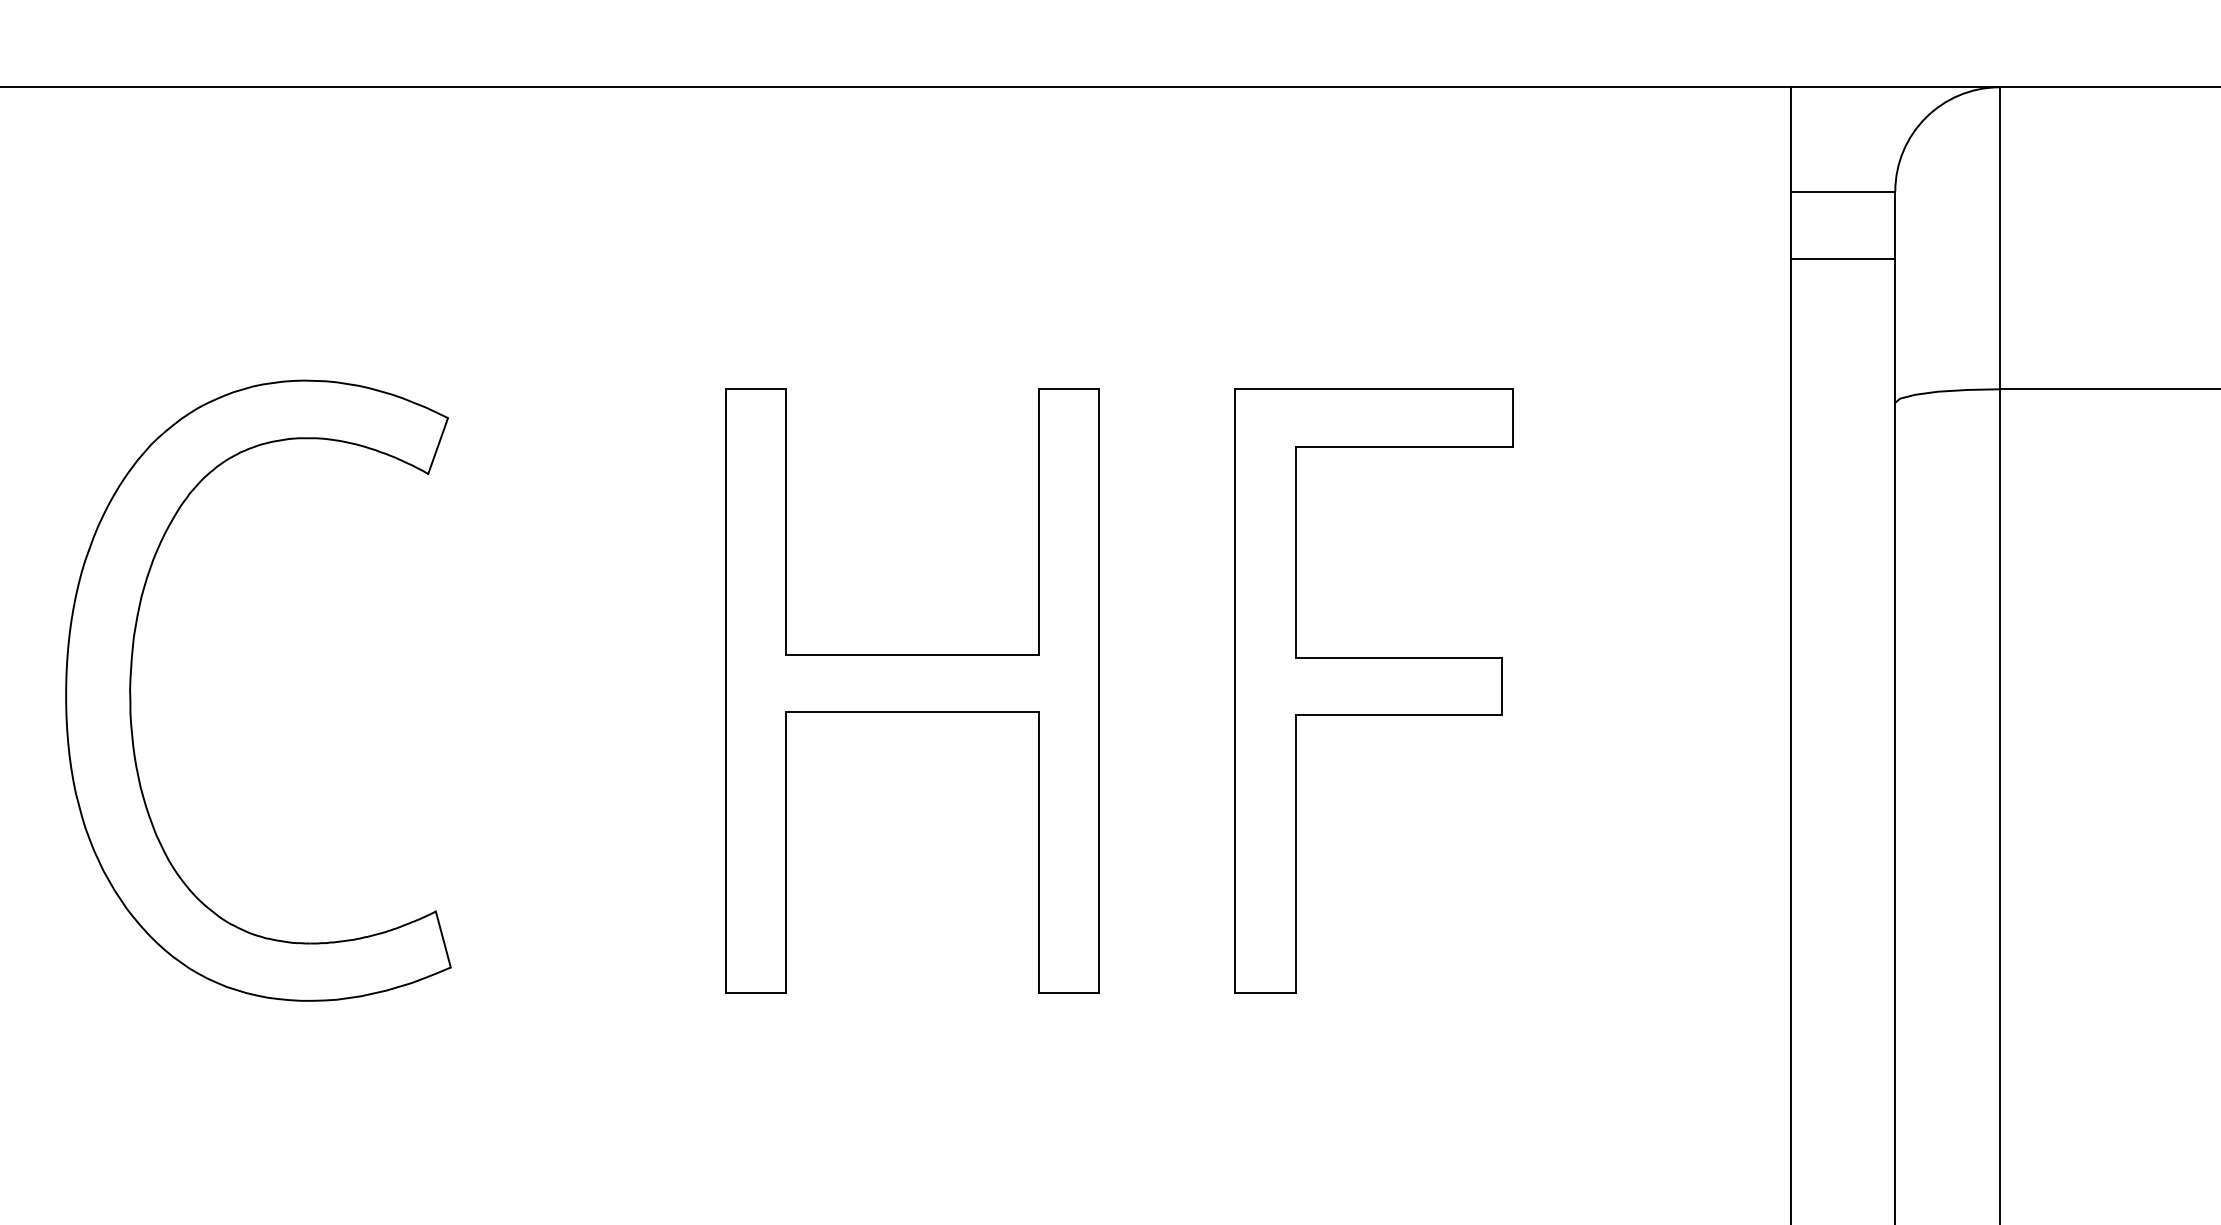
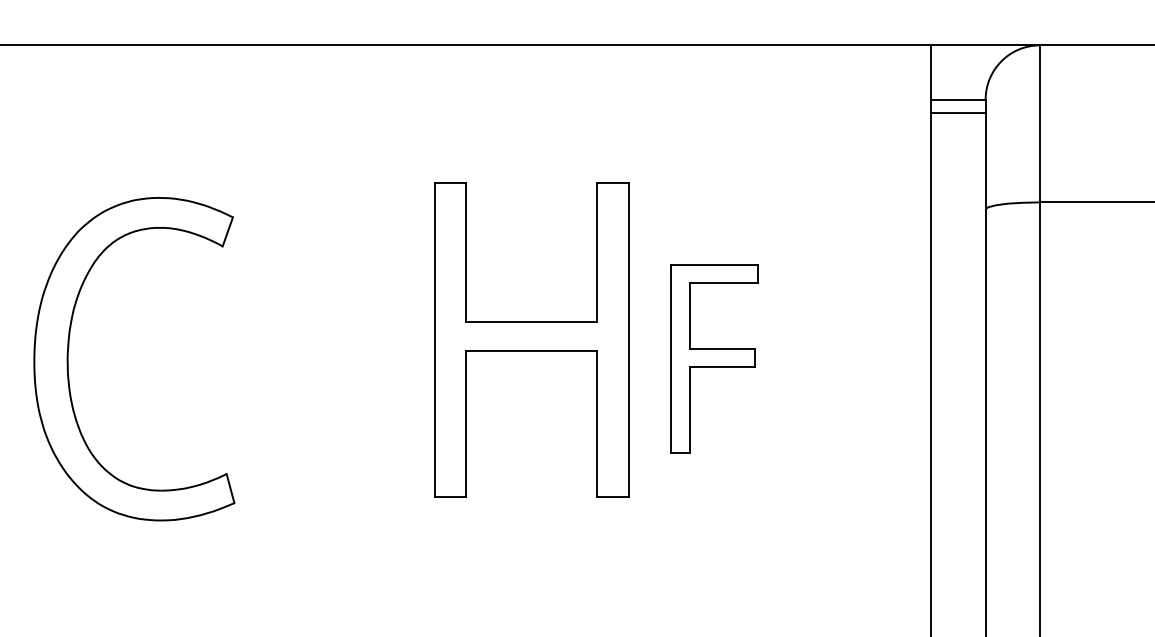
line: (1843, 258) -> (958, 112), moved
part: (912, 689) -> (531, 339), moved
part: (1373, 689) -> (714, 358), size x0.6

